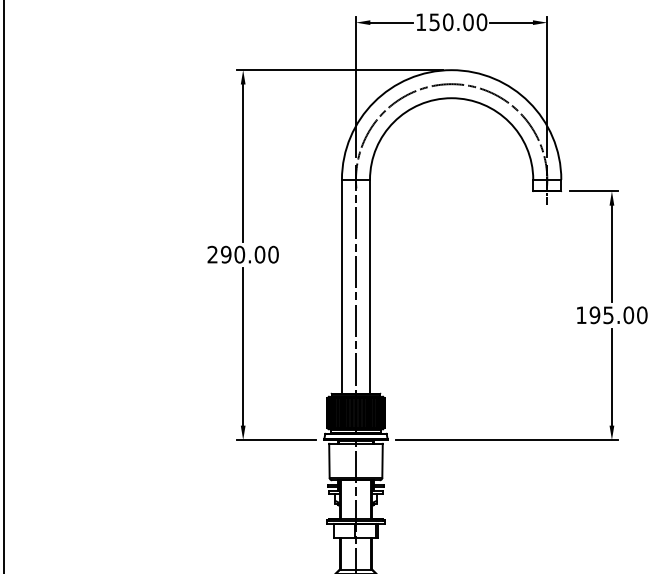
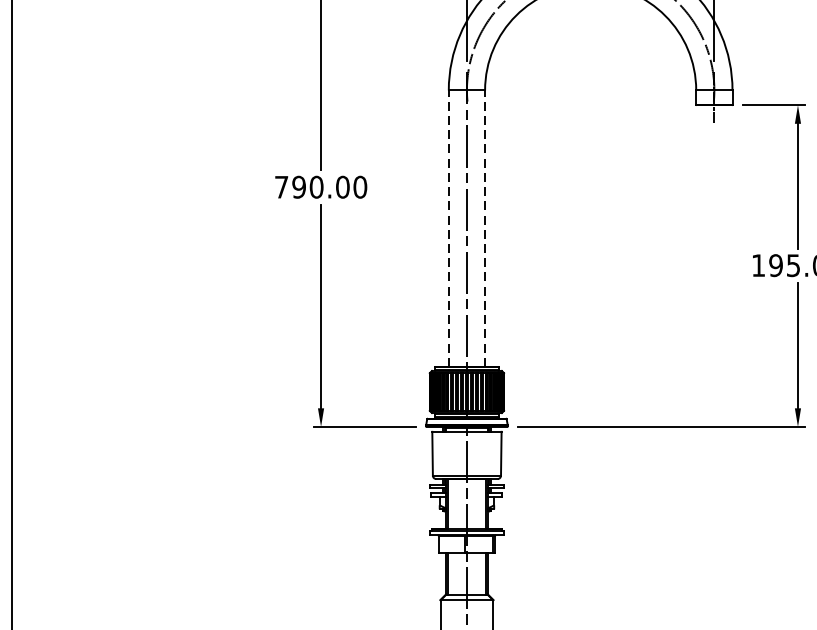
text: (212, 254) -> (281, 186), 290.00 -> 790.00
line: (341, 286) -> (448, 228), solid -> dashed
line: (370, 286) -> (485, 228), solid -> dashed

